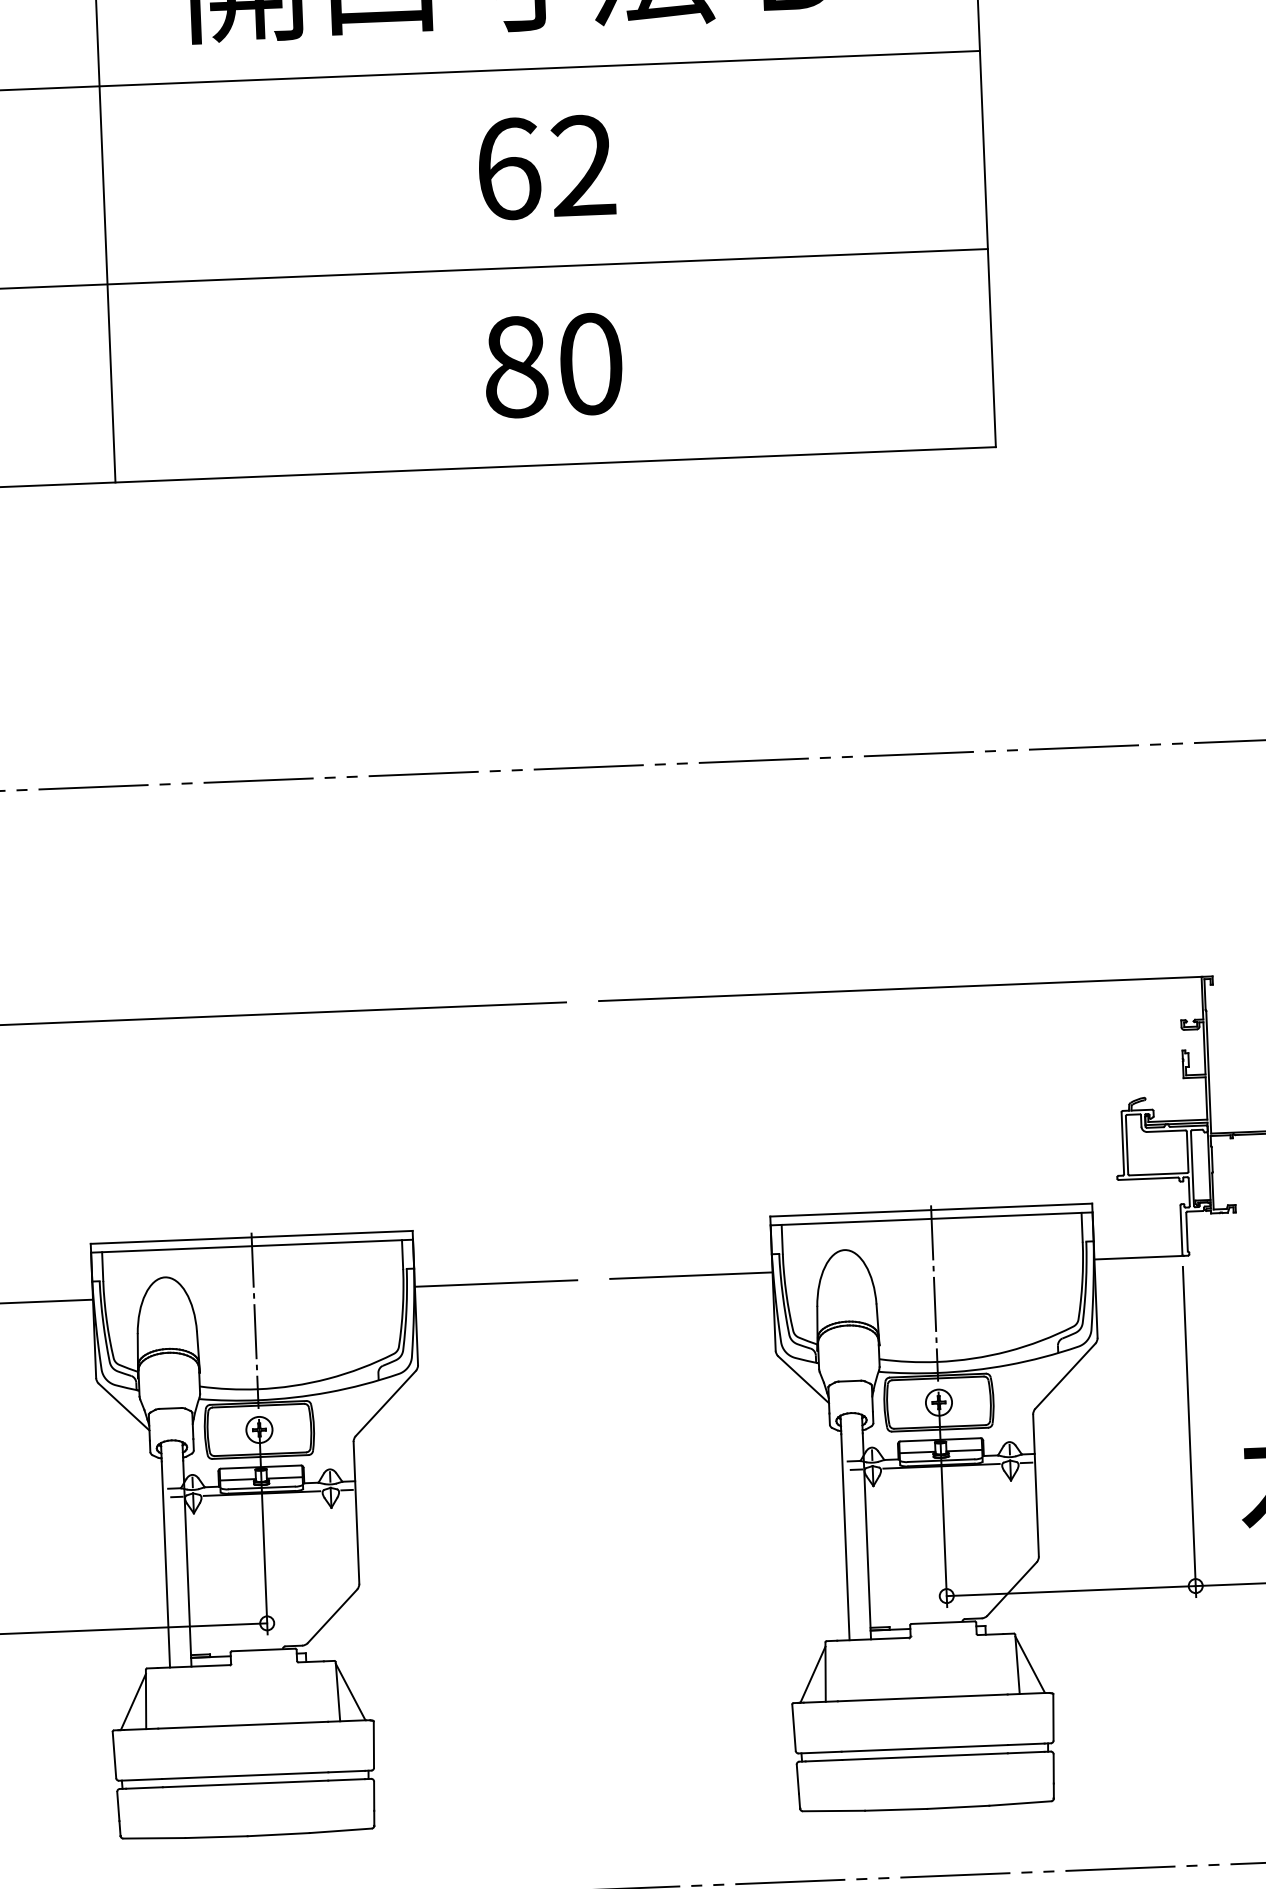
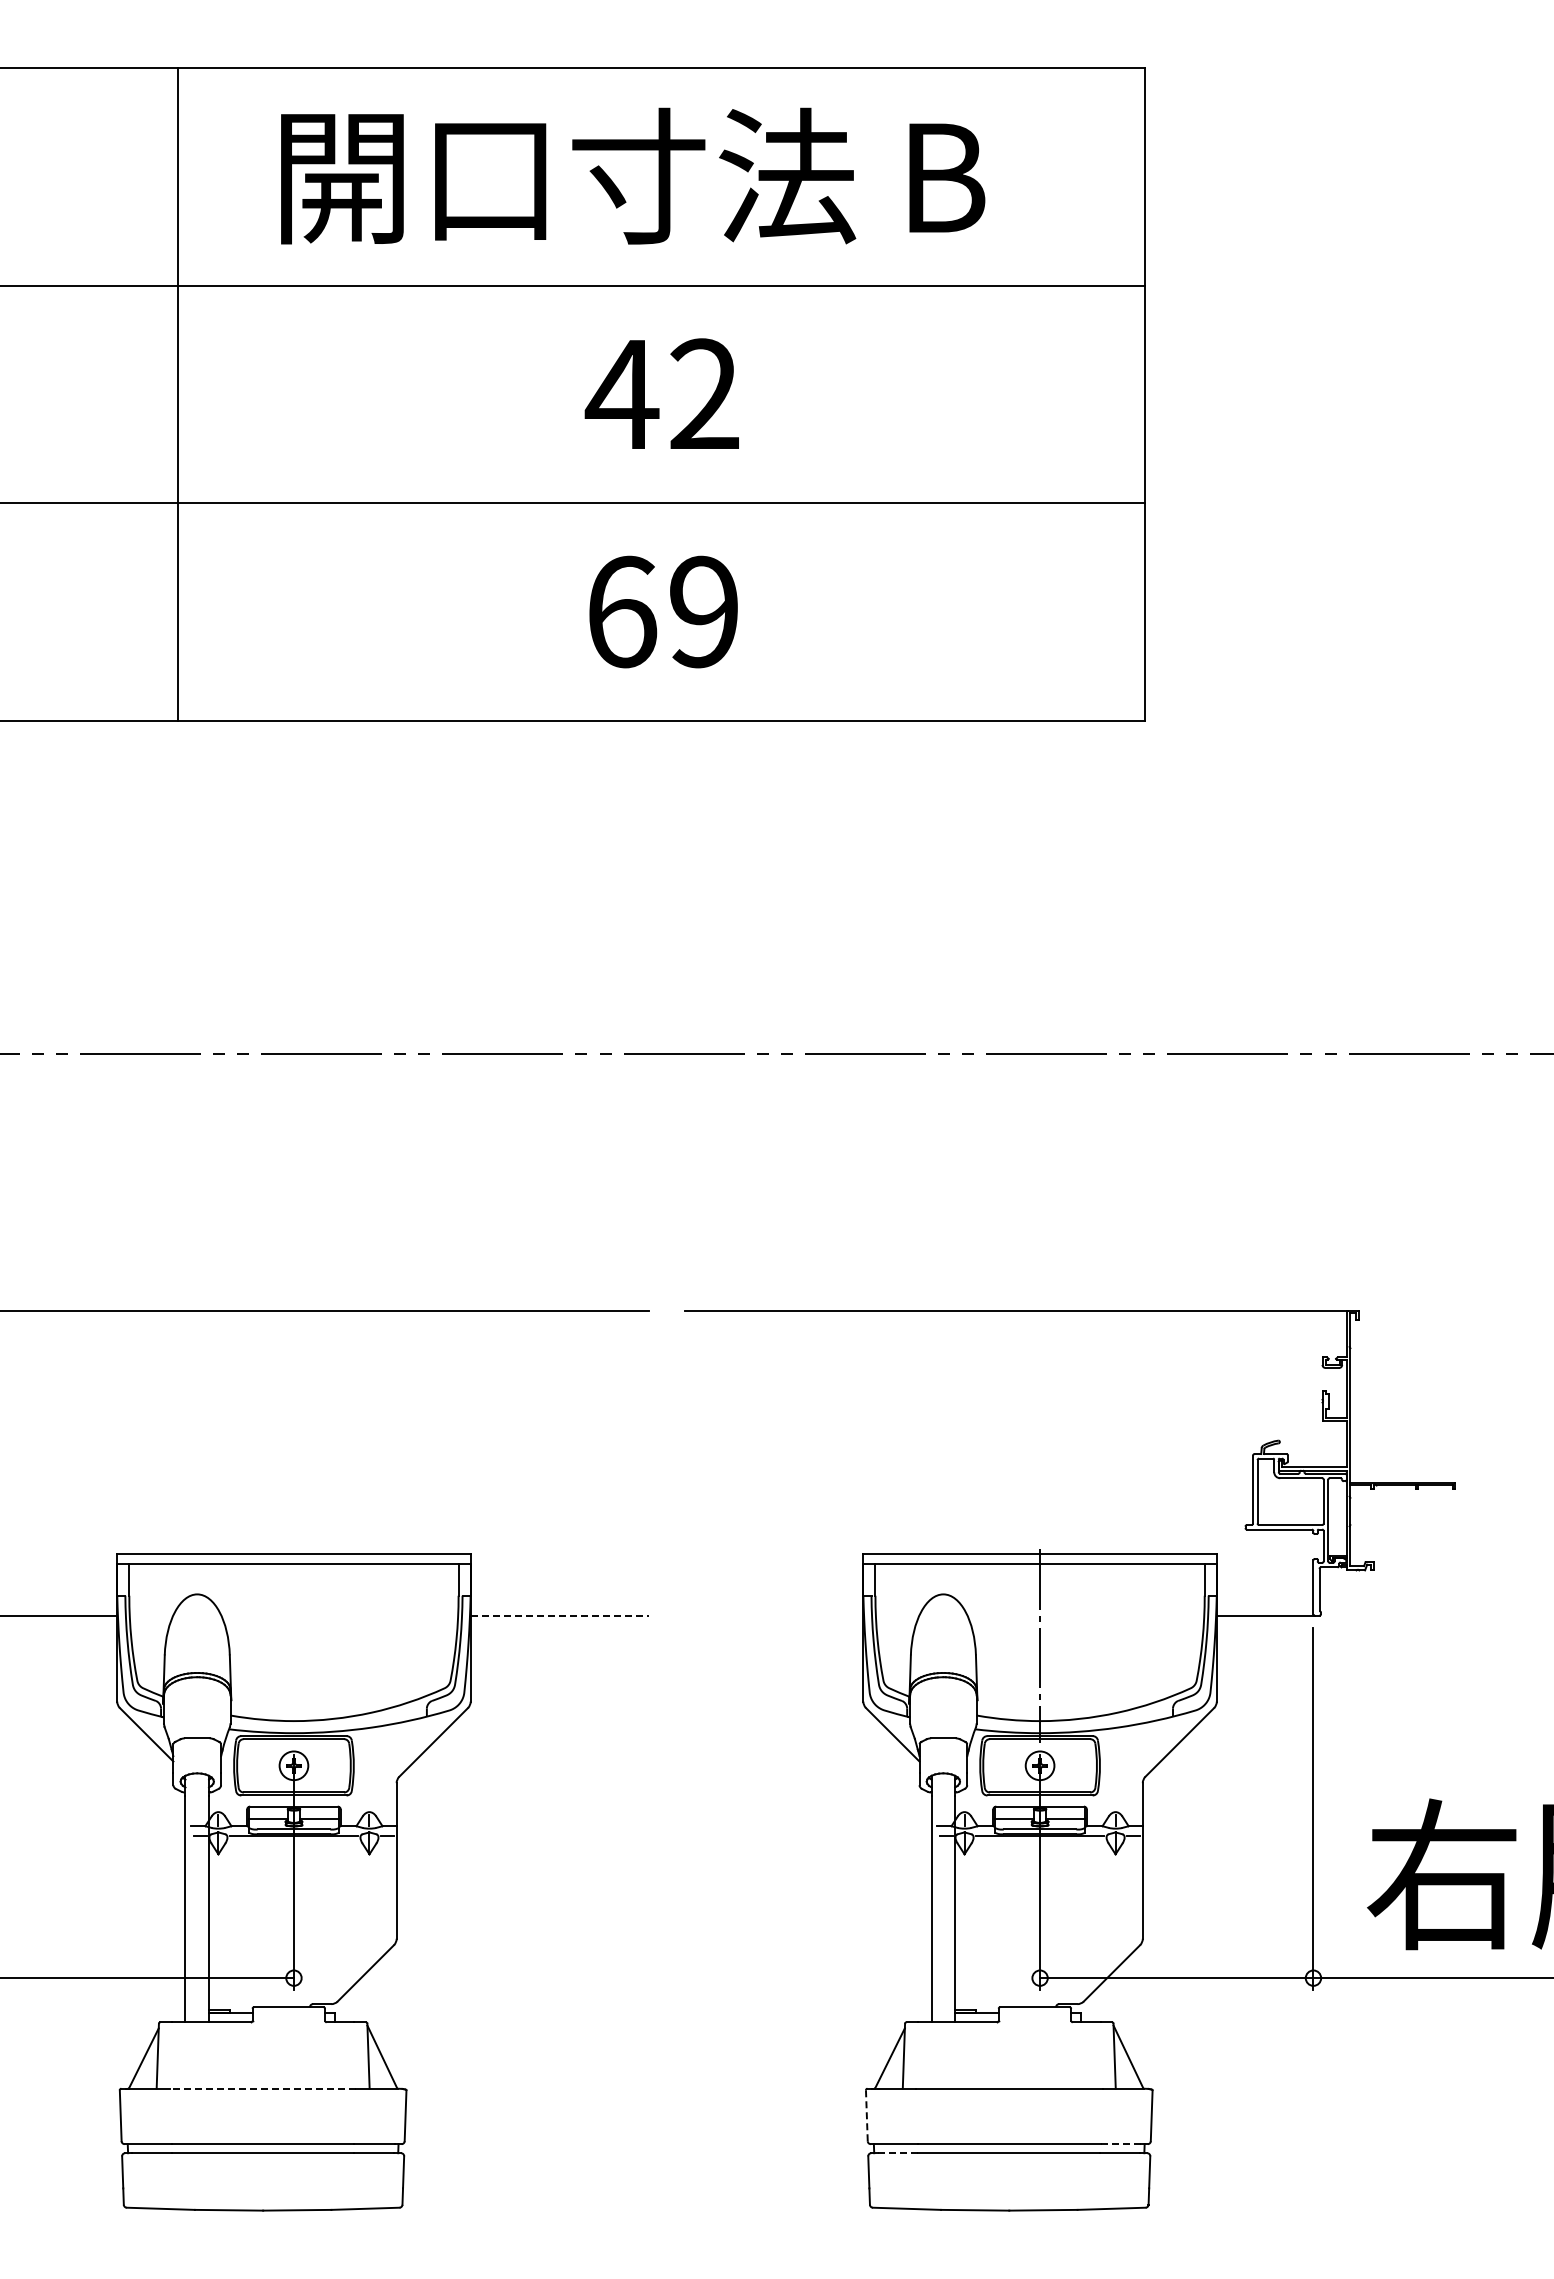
text: (507, 169) -> (621, 394), 62 -> 42
text: (553, 365) -> (663, 611), 80 -> 69
line: (691, 1275) -> (774, 1615), removed
line: (496, 1283) -> (560, 1615), solid -> dashed
line: (254, 1320) -> (293, 1645), removed
line: (242, 1725) -> (262, 2088), solid -> dashed
line: (793, 1728) -> (866, 2116), solid -> dashed
line: (1026, 1744) -> (1121, 2144), solid -> dashed
line: (823, 1760) -> (897, 2153), solid -> dashed

